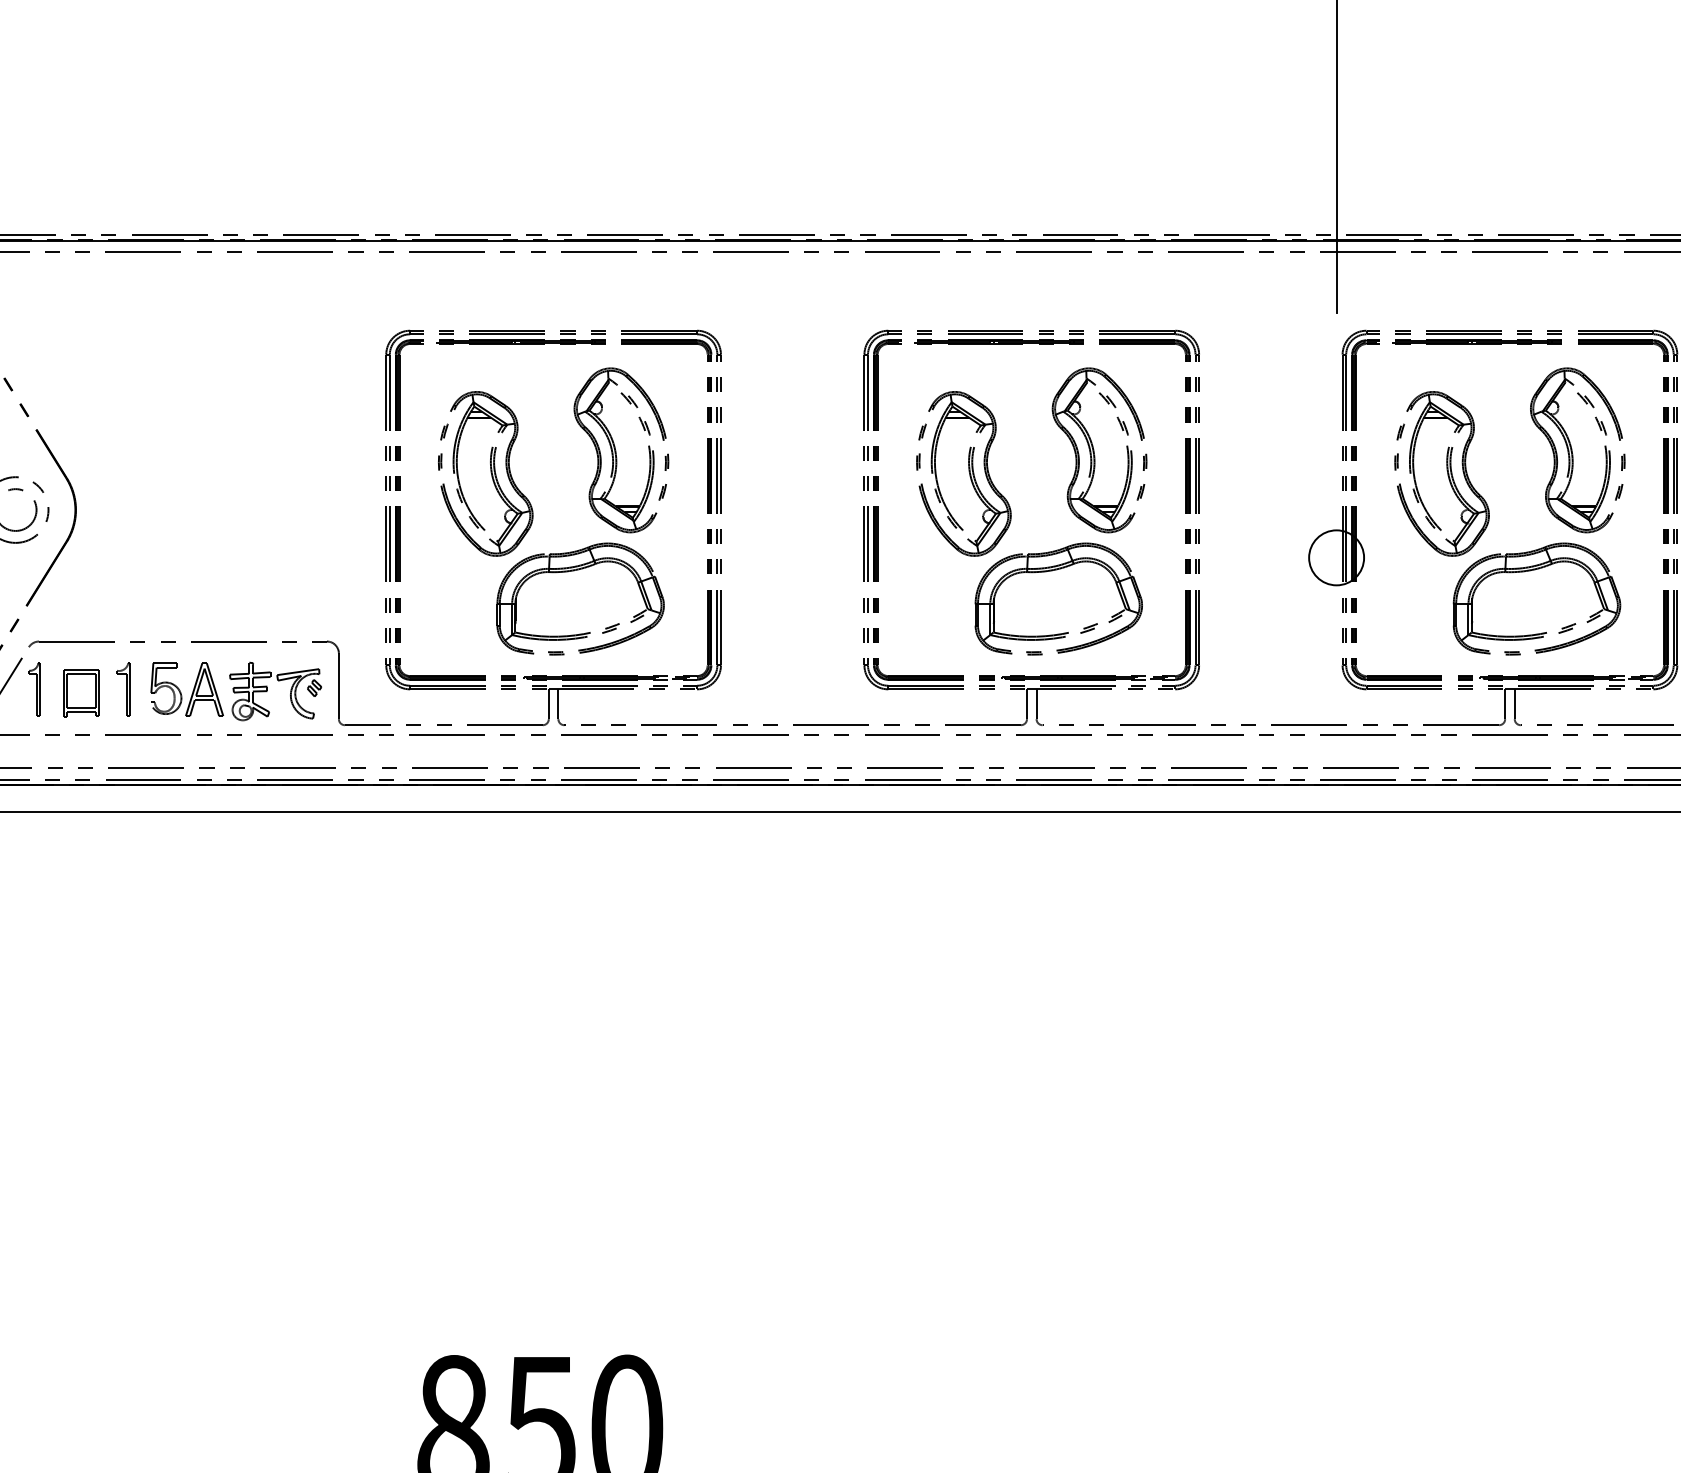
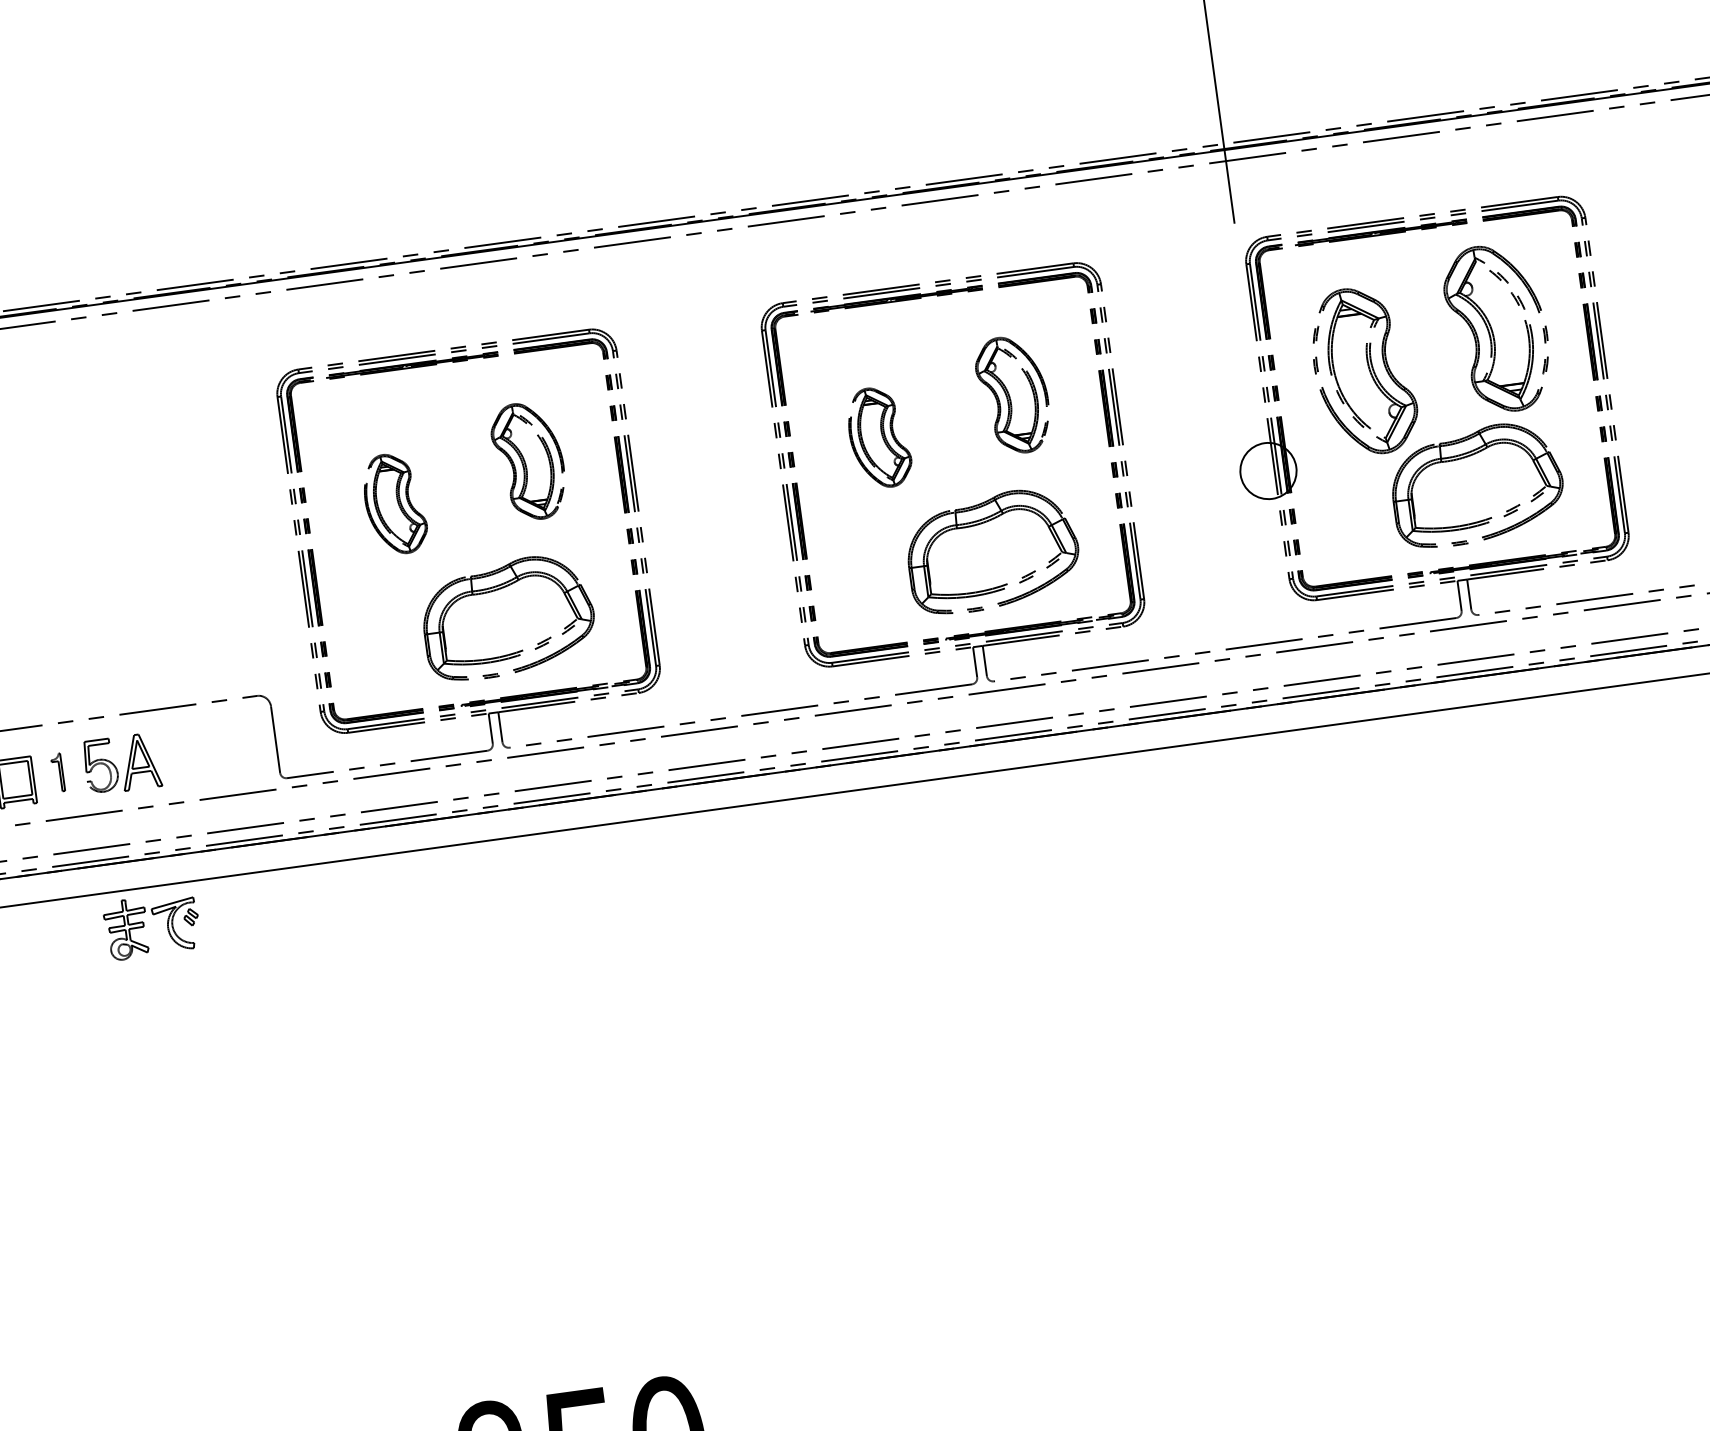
part: (621, 450) -> (529, 461), size x0.7
part: (1099, 450) -> (1013, 395), size x0.7
part: (485, 473) -> (394, 503), size x0.6
part: (963, 473) -> (878, 437), size x0.6
part: (123, 689) -> (57, 772), size x0.7
part: (267, 691) -> (143, 927), moved

